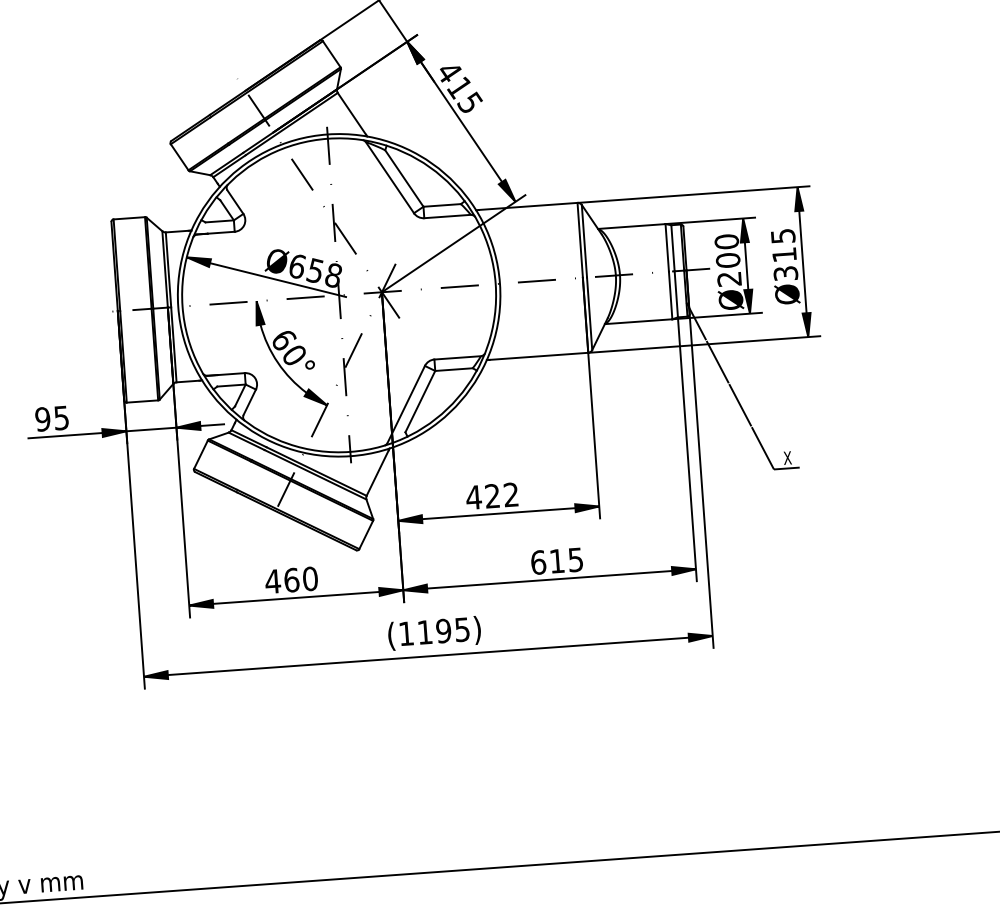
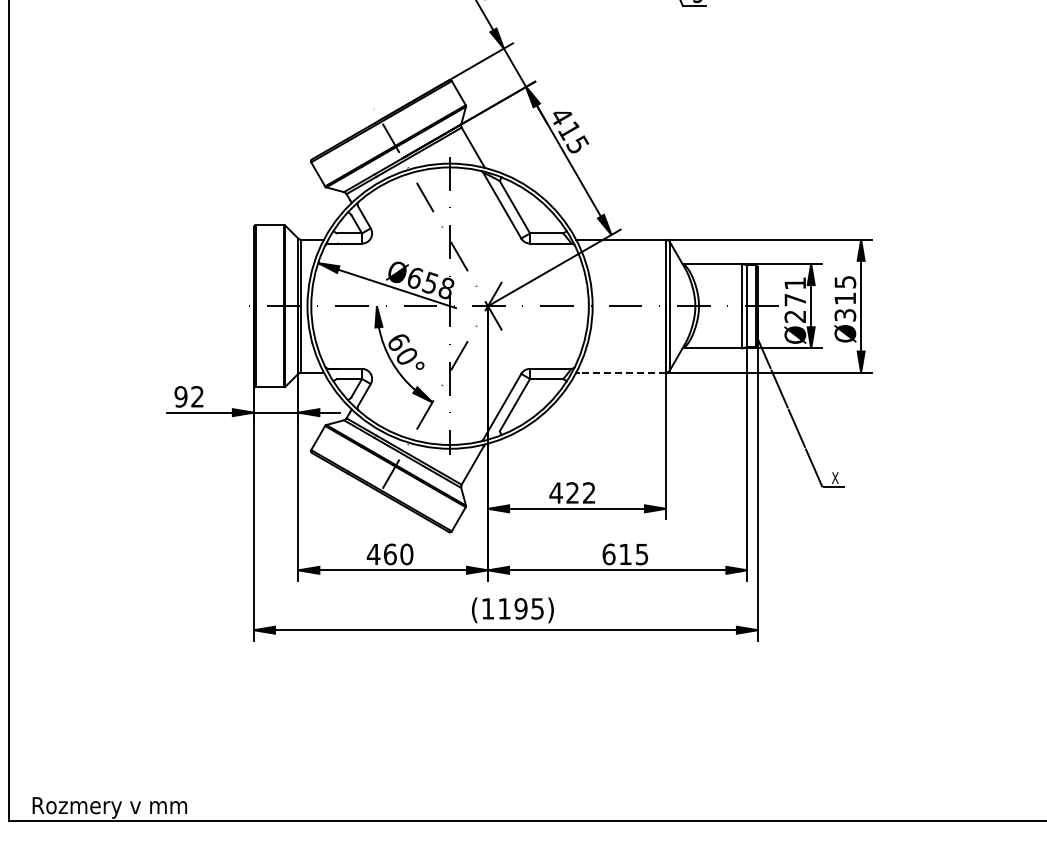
text: (727, 250) -> (795, 291), Ø200 -> Ø271
line: (539, 356) -> (622, 372), solid -> dashed
text: (61, 417) -> (197, 396), 95 -> 92

